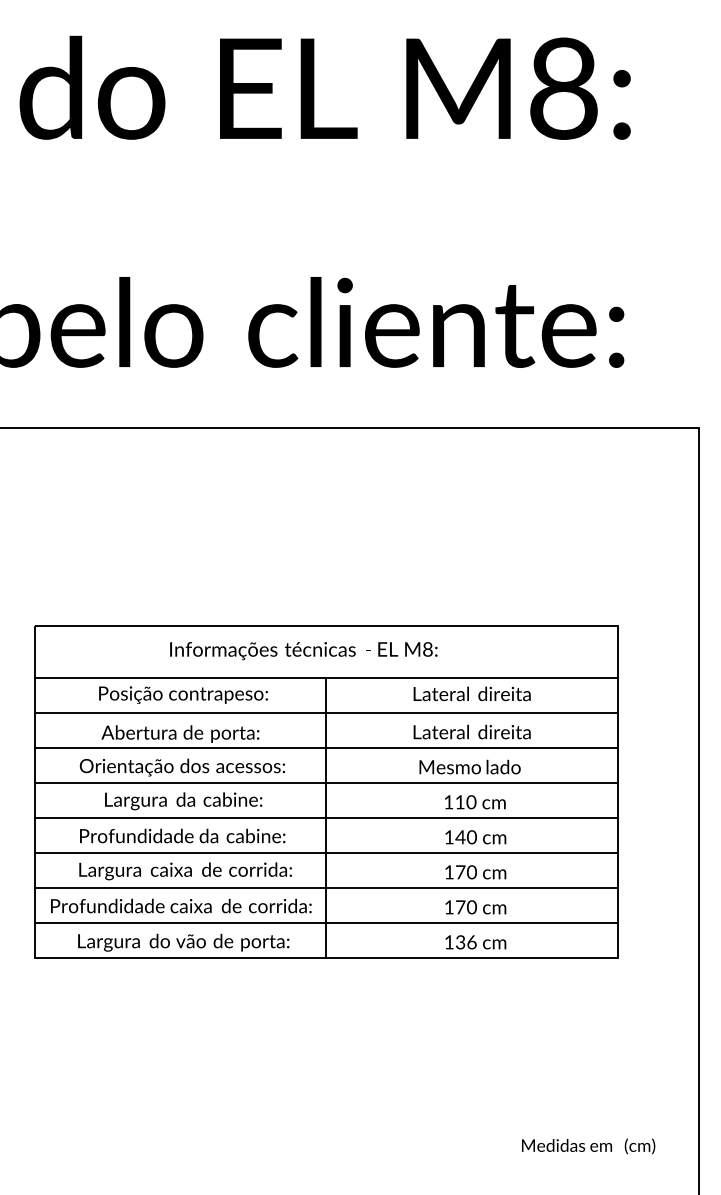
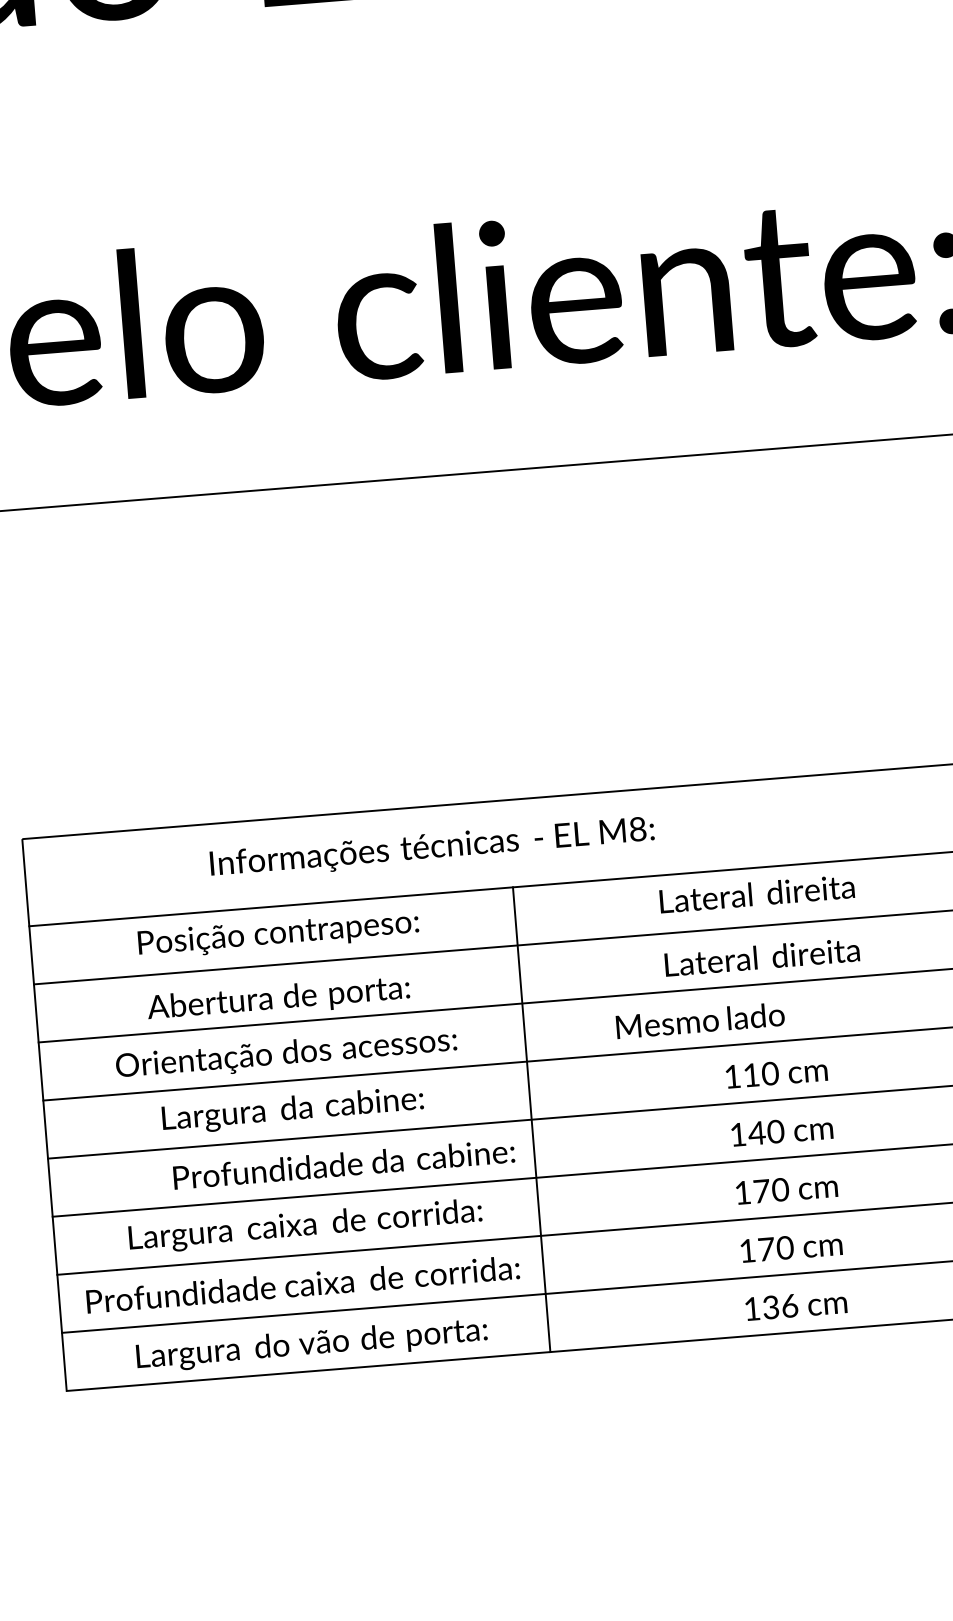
text: (303, 651) -> (431, 849), moved
text: (469, 766) -> (699, 1019), moved
text: (182, 835) -> (343, 1163), moved

